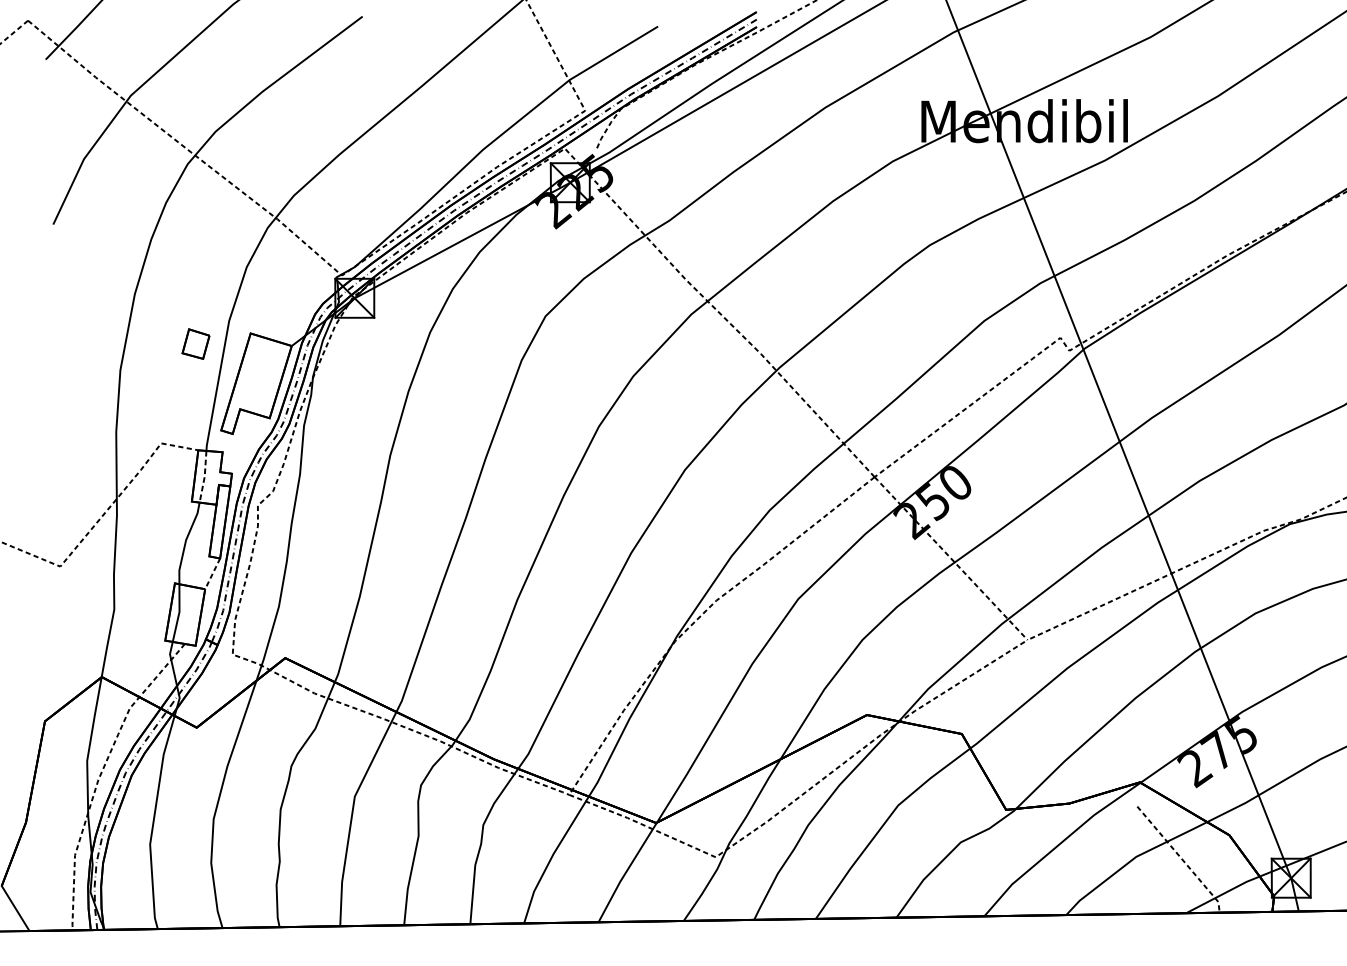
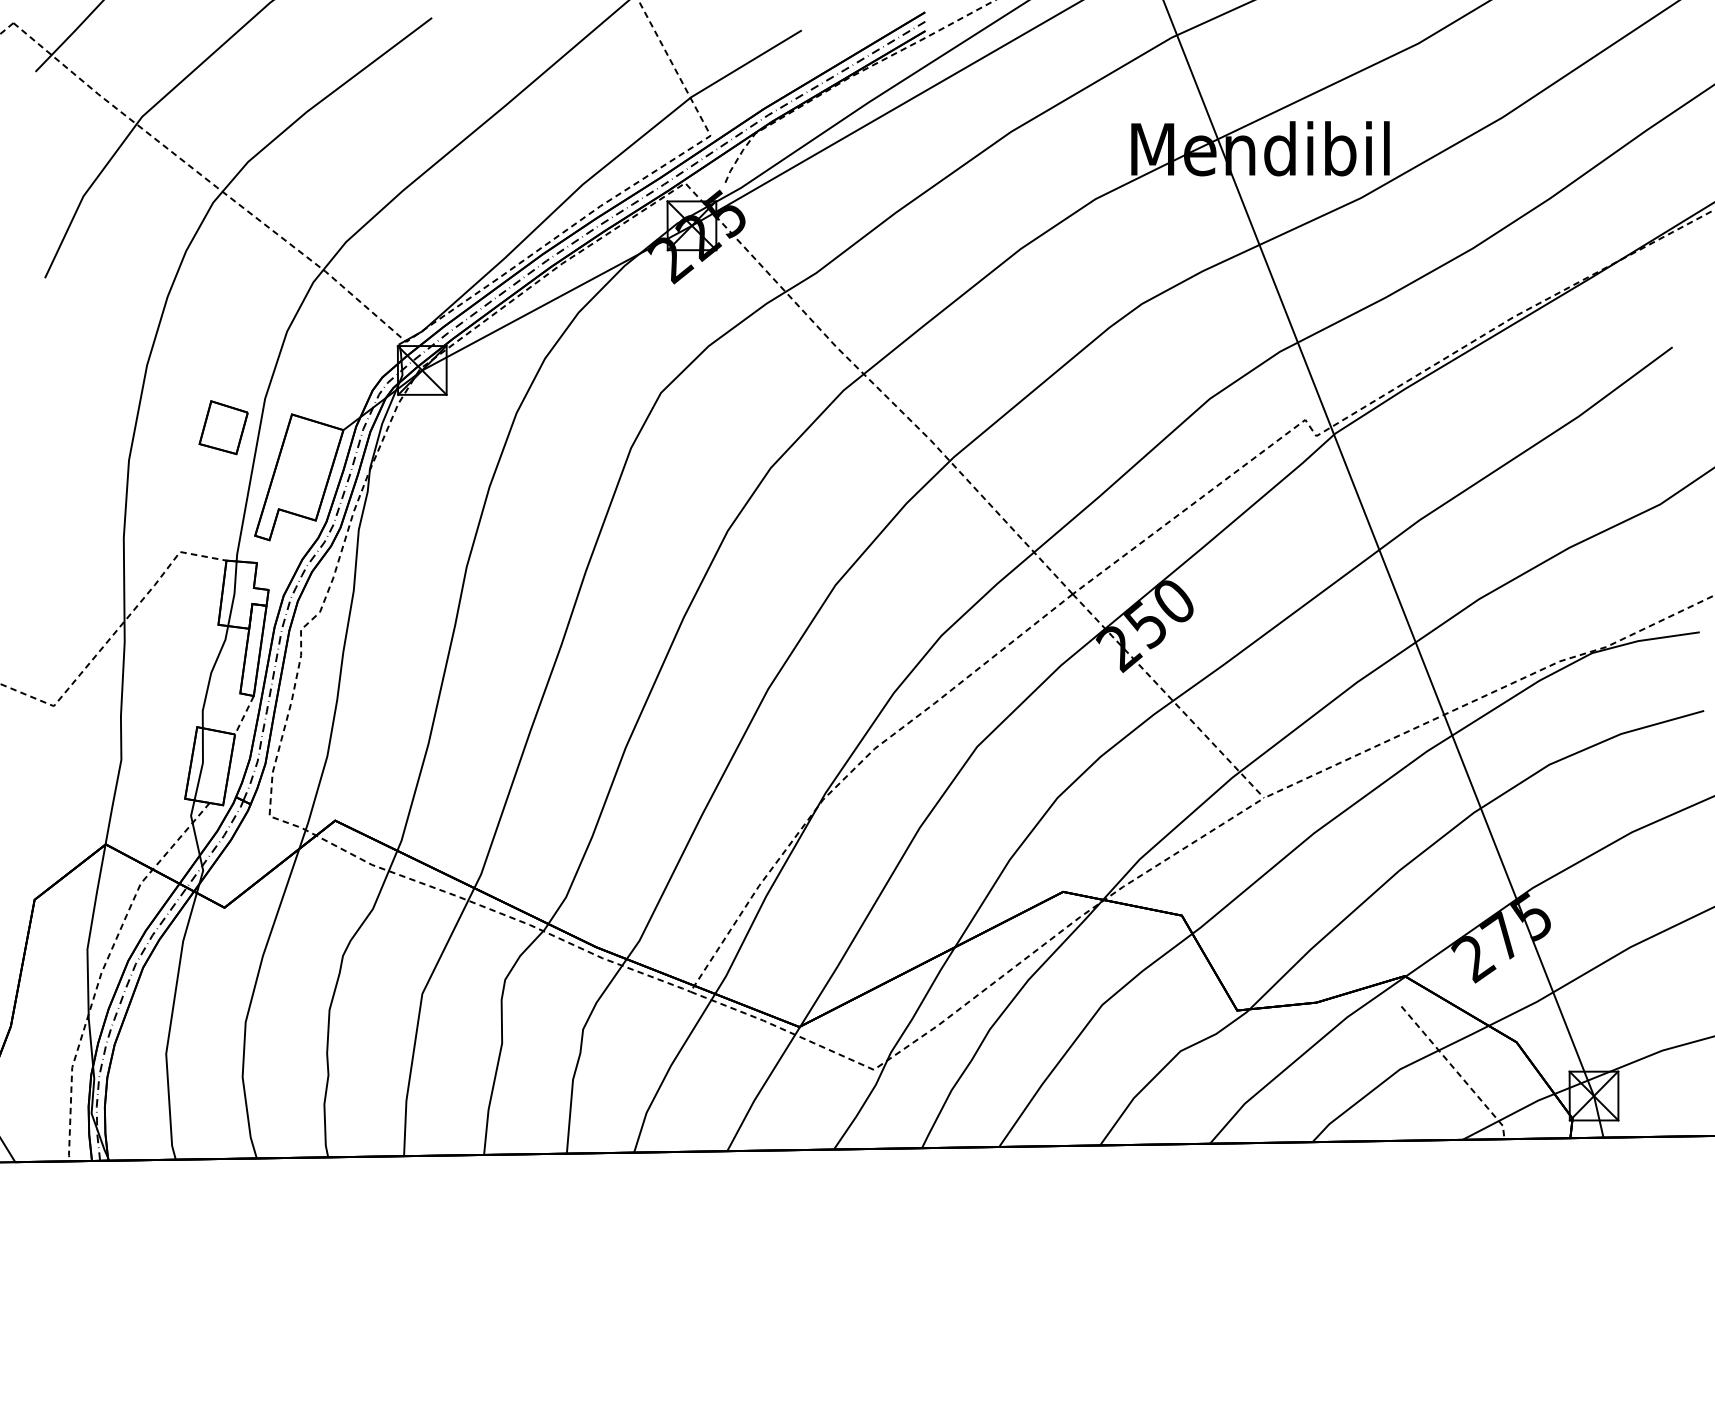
part: (195, 343) -> (223, 427), size x1.43
line: (204, 476) -> (234, 593), dashed -> solid

